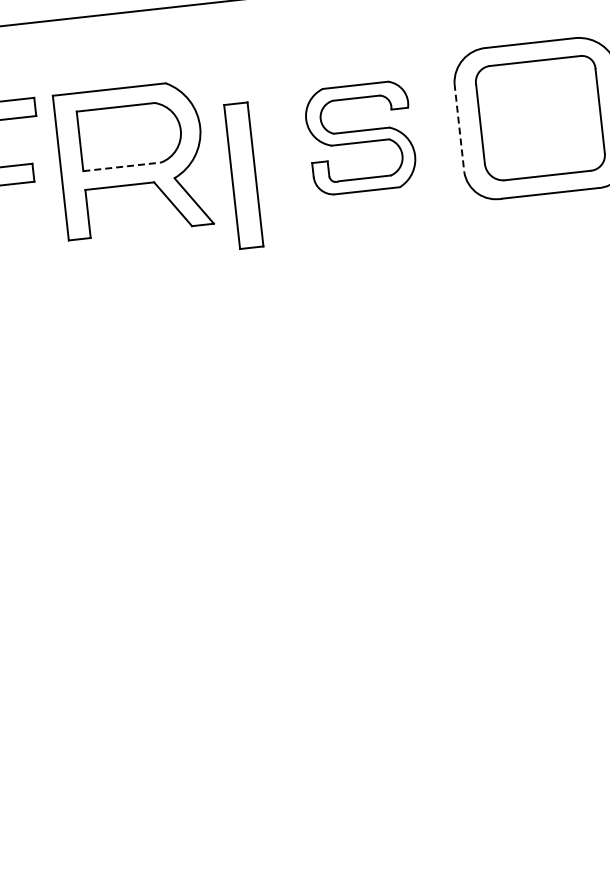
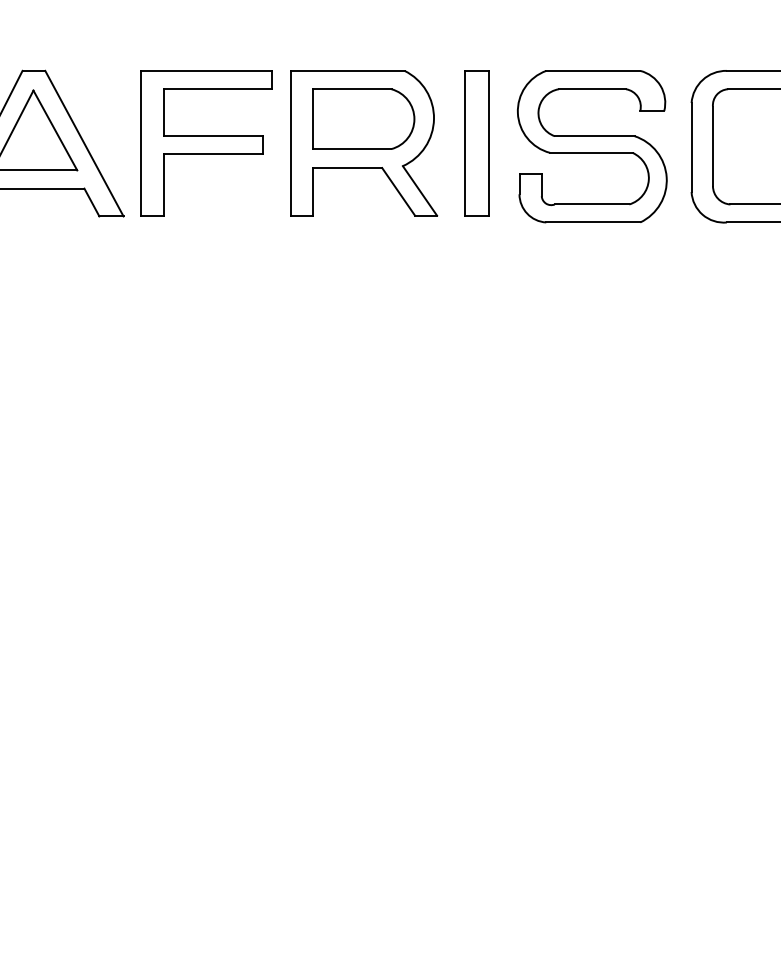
line: (459, 128) -> (691, 148), dashed -> solid
part: (360, 137) -> (592, 146), size x1.43
line: (122, 167) -> (352, 149), dashed -> solid
part: (243, 175) -> (476, 143), moved

